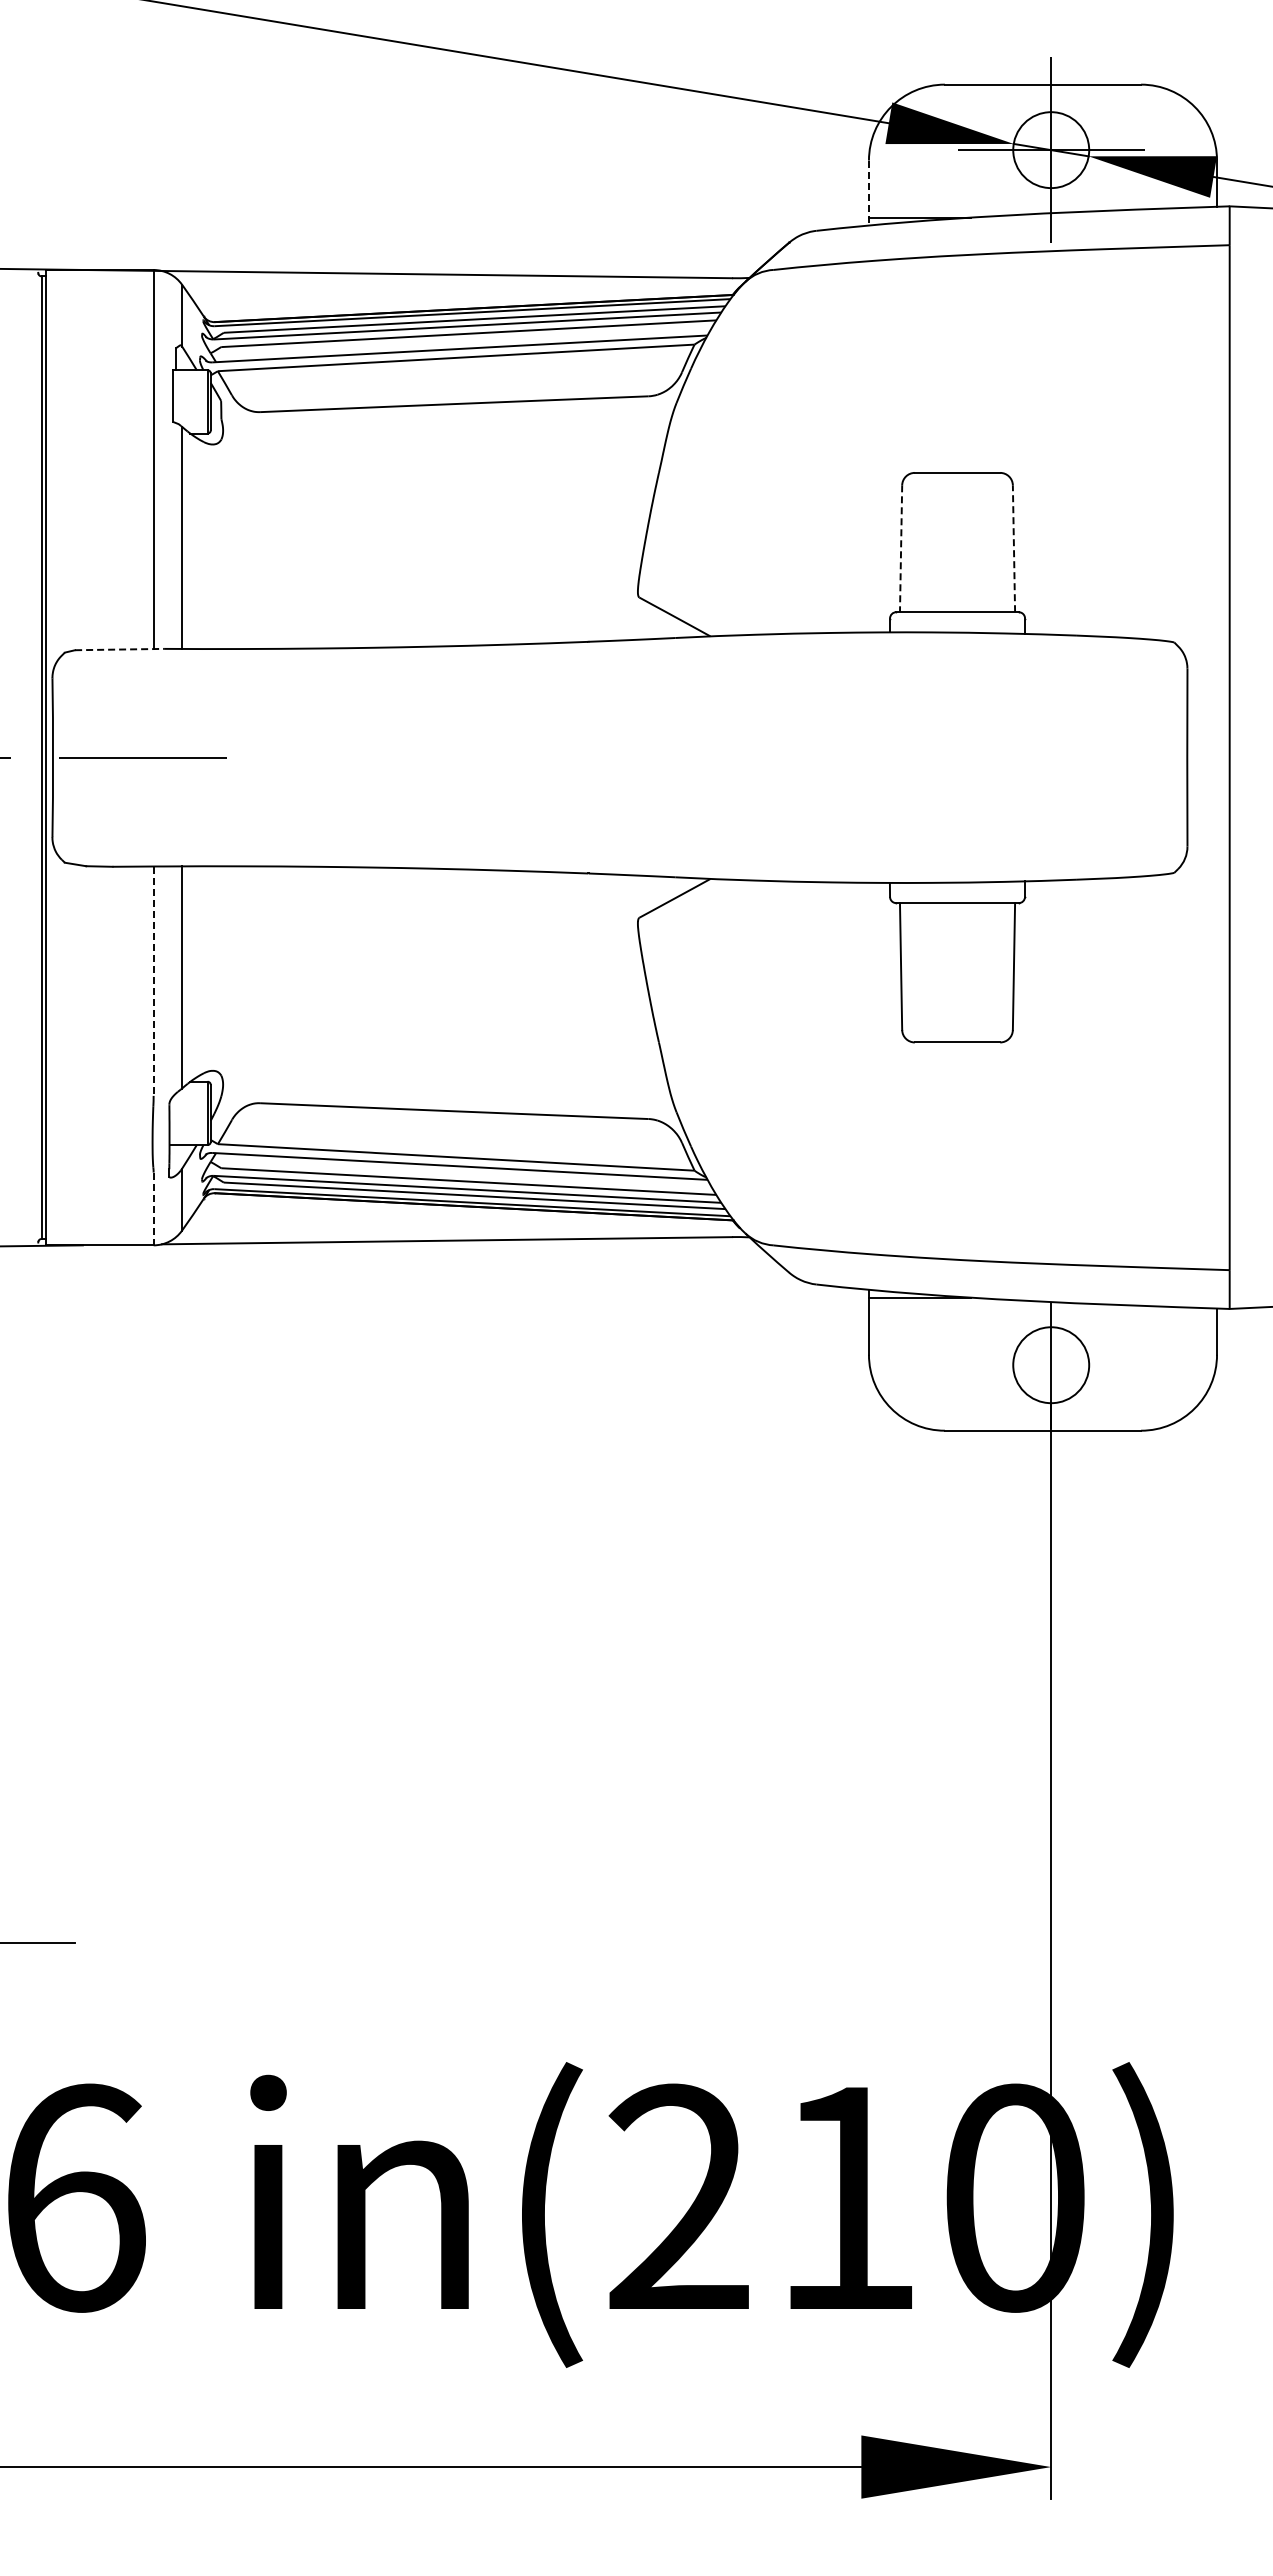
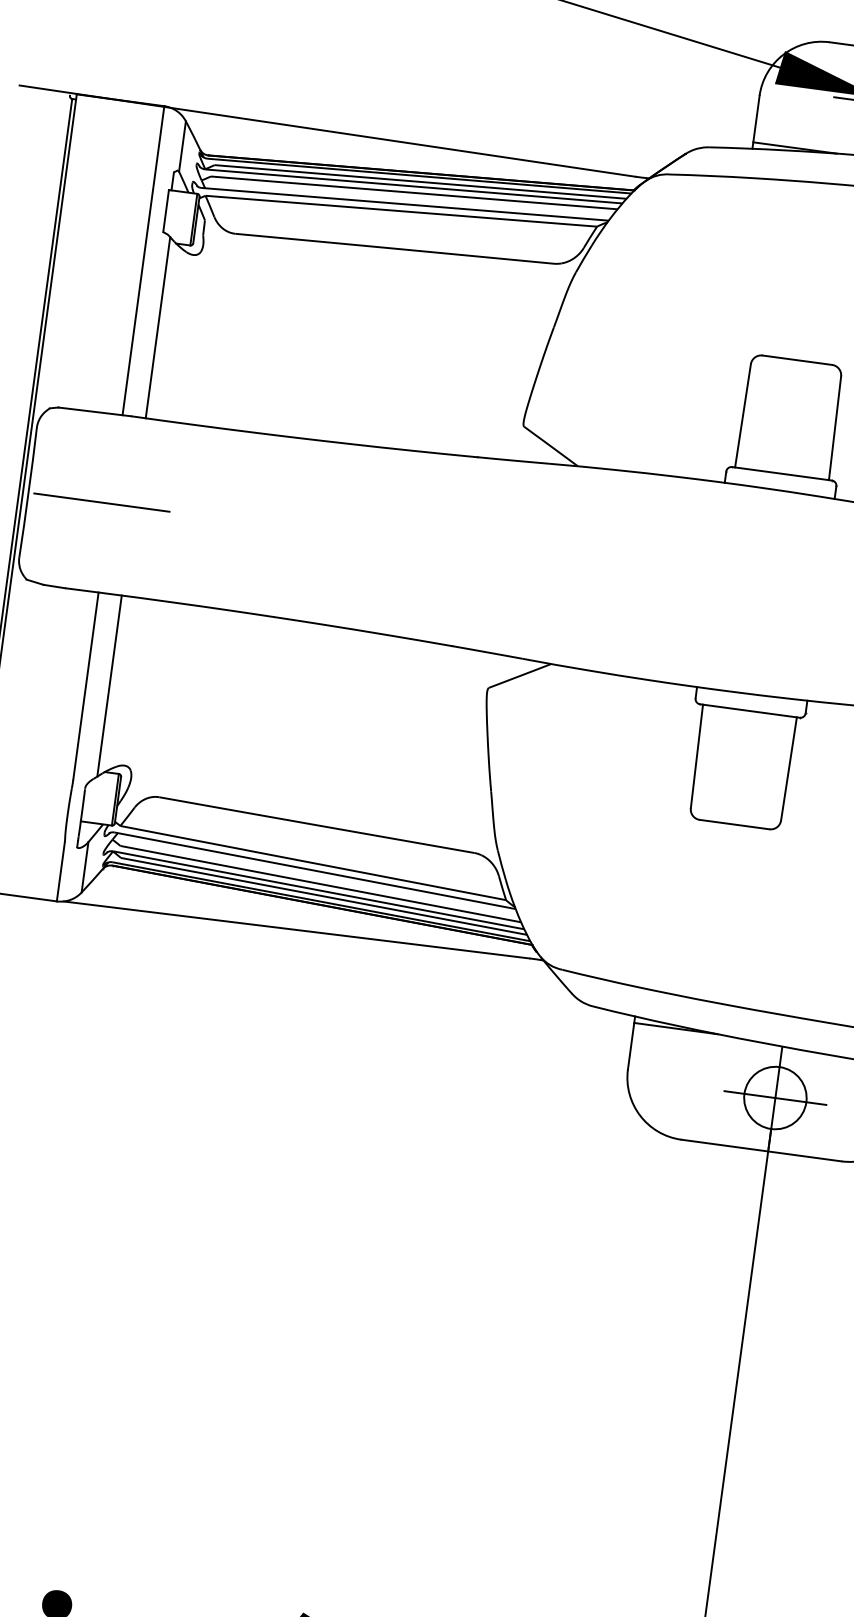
line: (868, 193) -> (755, 122), dashed -> solid
line: (1013, 548) -> (834, 428), dashed -> solid
line: (901, 549) -> (743, 416), dashed -> solid
line: (120, 649) -> (95, 411), dashed -> solid
line: (153, 981) -> (85, 686), dashed -> solid
line: (153, 1209) -> (60, 872), dashed -> solid
line: (1050, 1365) -> (774, 1098), added

